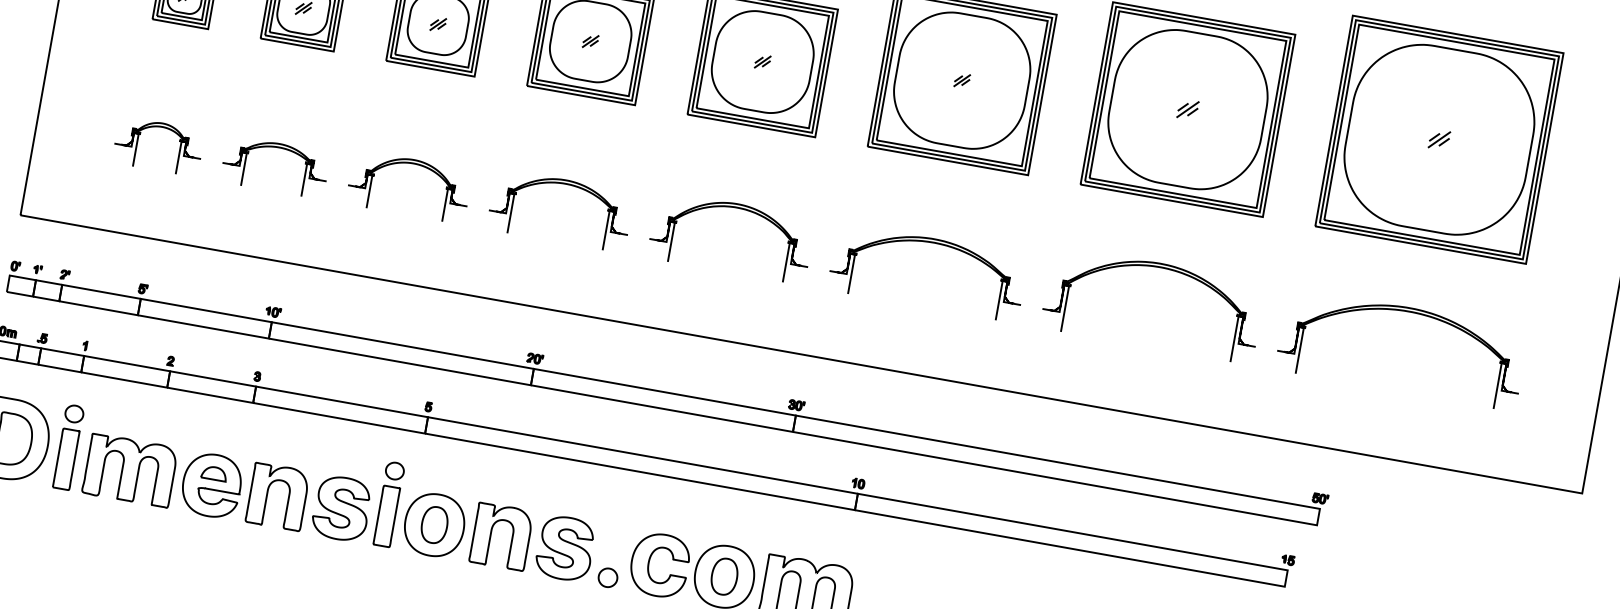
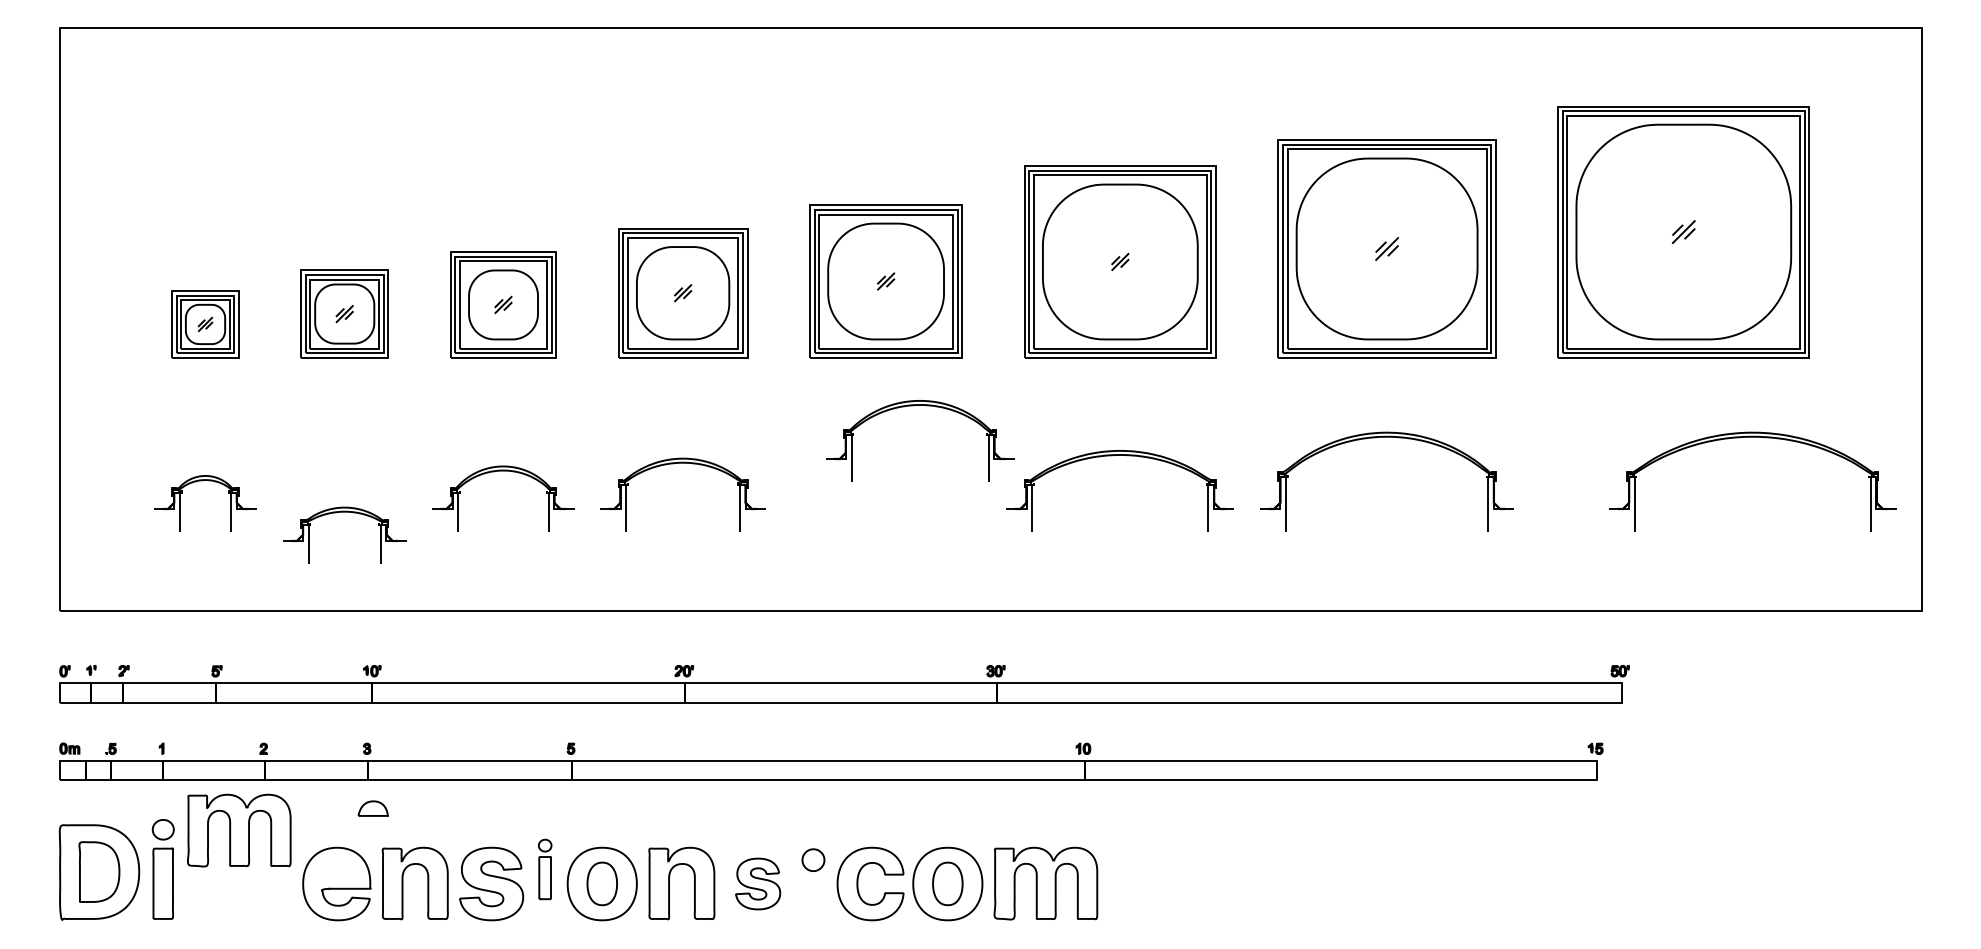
part: (278, 148) -> (344, 512), moved
part: (741, 209) -> (926, 406), moved
part: (1408, 312) -> (1752, 437), moved
part: (130, 470) -> (239, 830), moved
part: (213, 473) -> (372, 808), moved
part: (388, 504) -> (544, 869), size x0.6
part: (564, 547) -> (757, 883), size x0.7
part: (608, 577) -> (813, 859), moved

